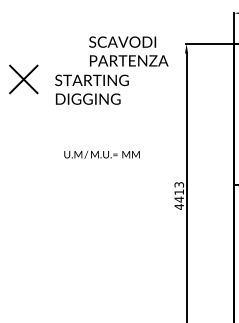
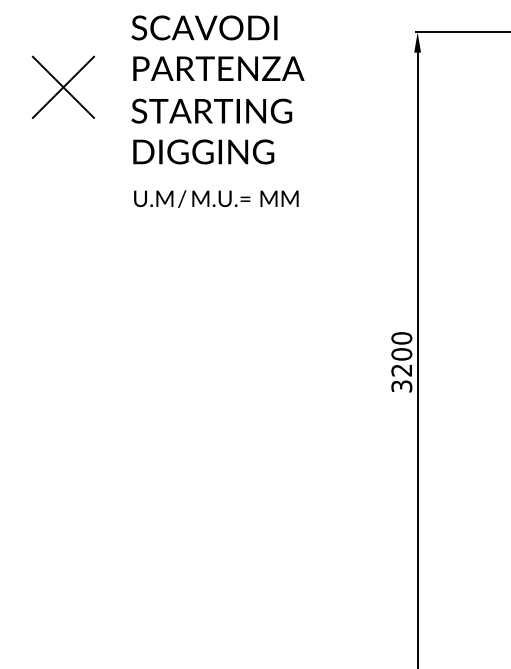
text: (128, 51) -> (217, 48), moved
part: (23, 79) -> (62, 87), moved
text: (101, 154) -> (215, 198), moved
text: (179, 195) -> (402, 361), 4413 -> 3200

